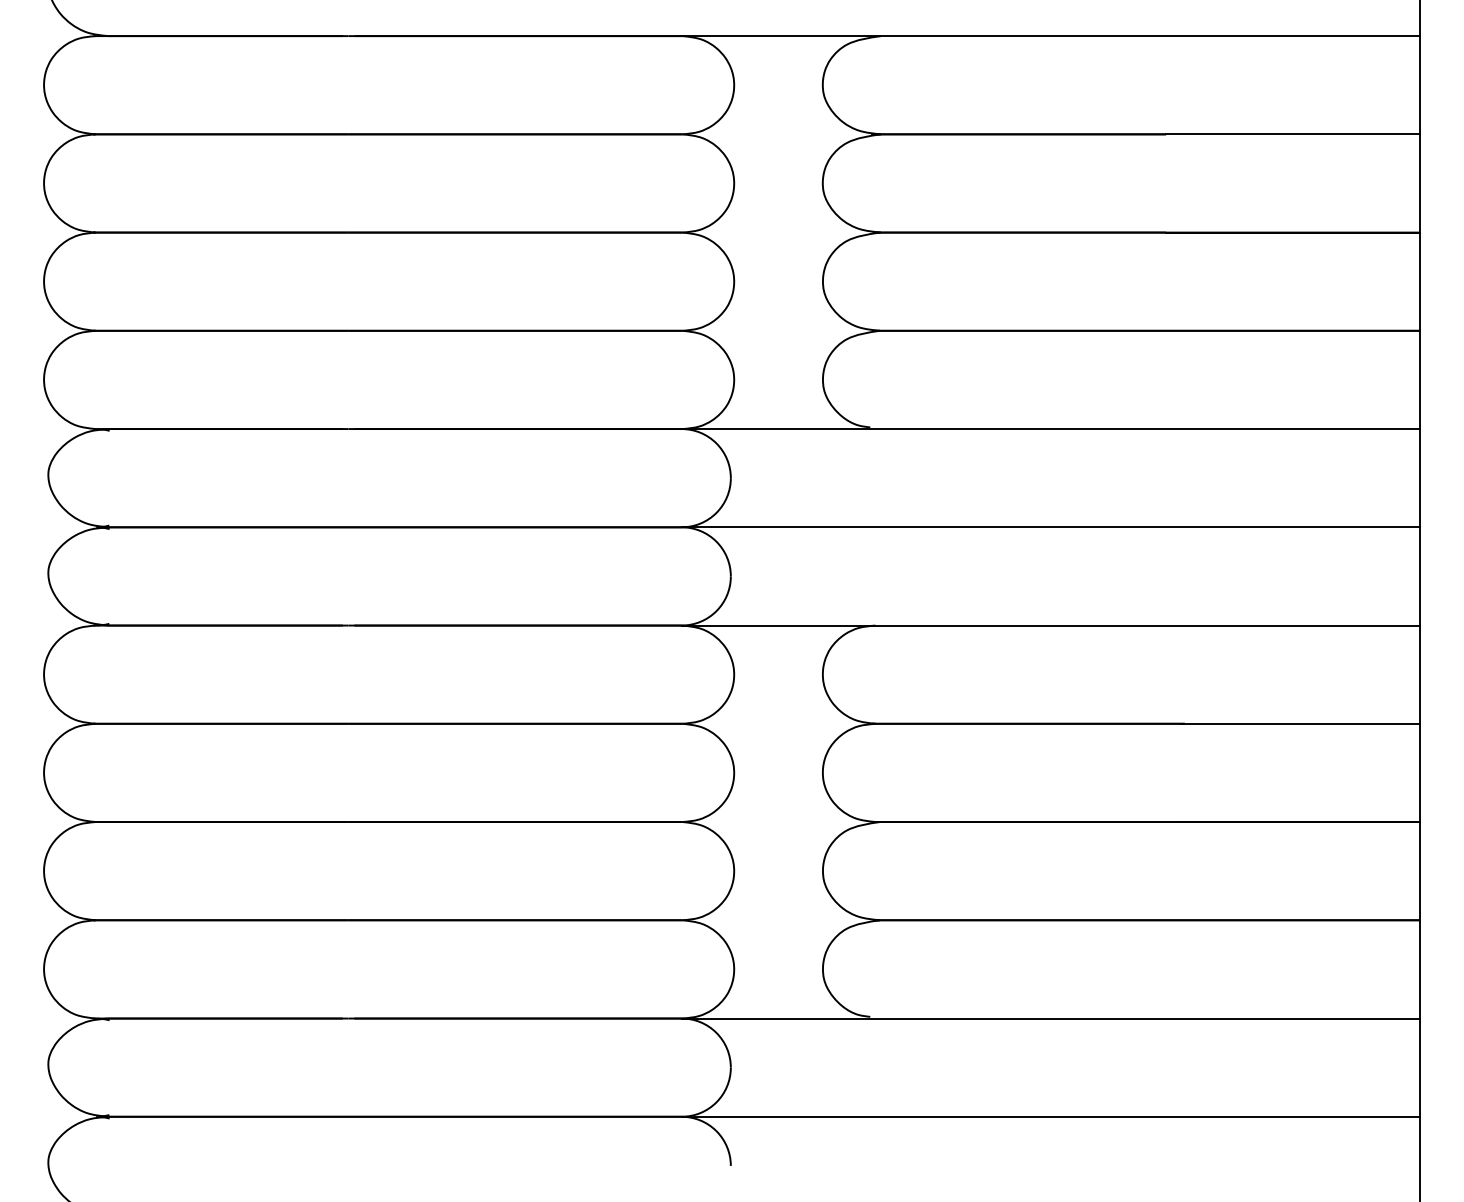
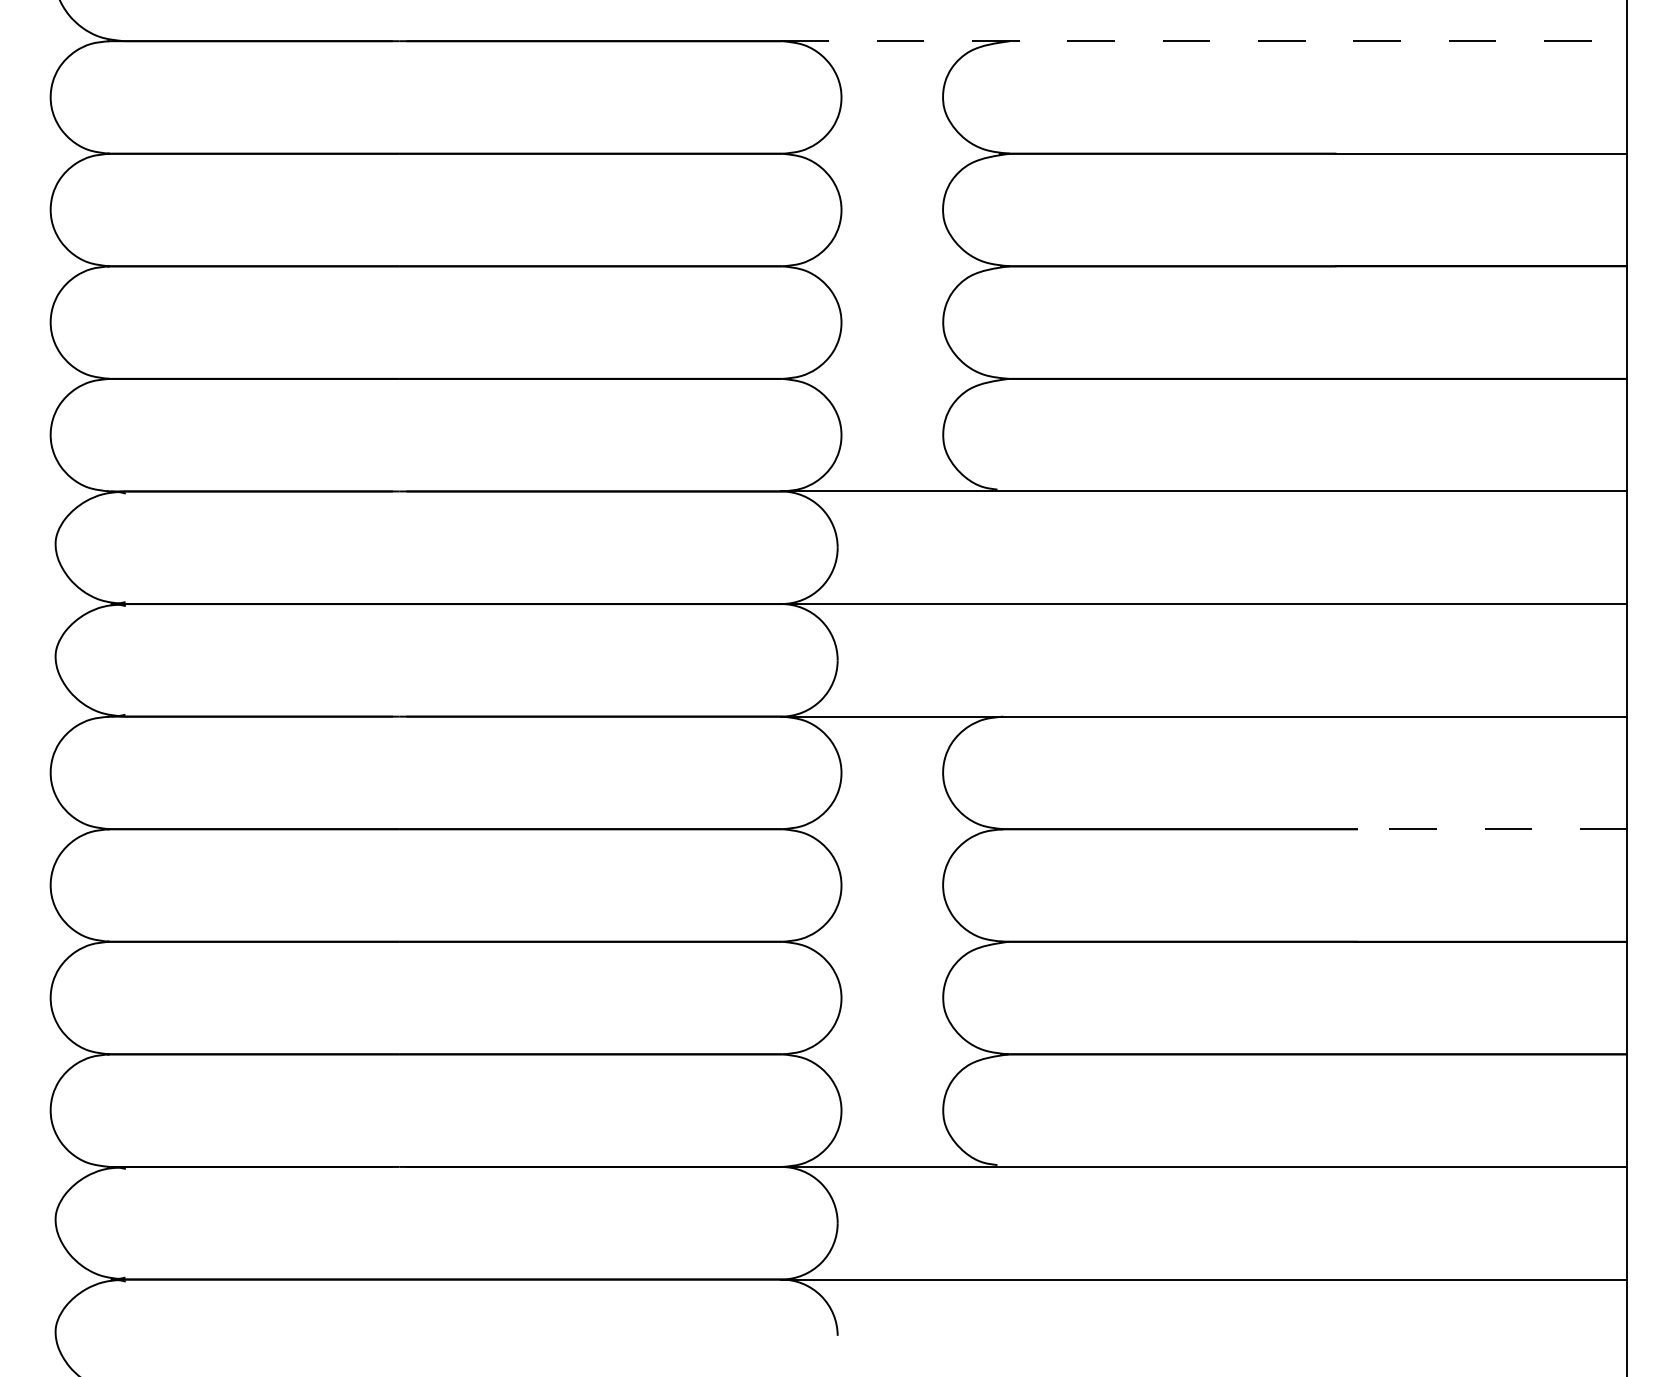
line: (1051, 36) -> (1205, 41), solid -> dashed
line: (1300, 723) -> (1490, 828), solid -> dashed

